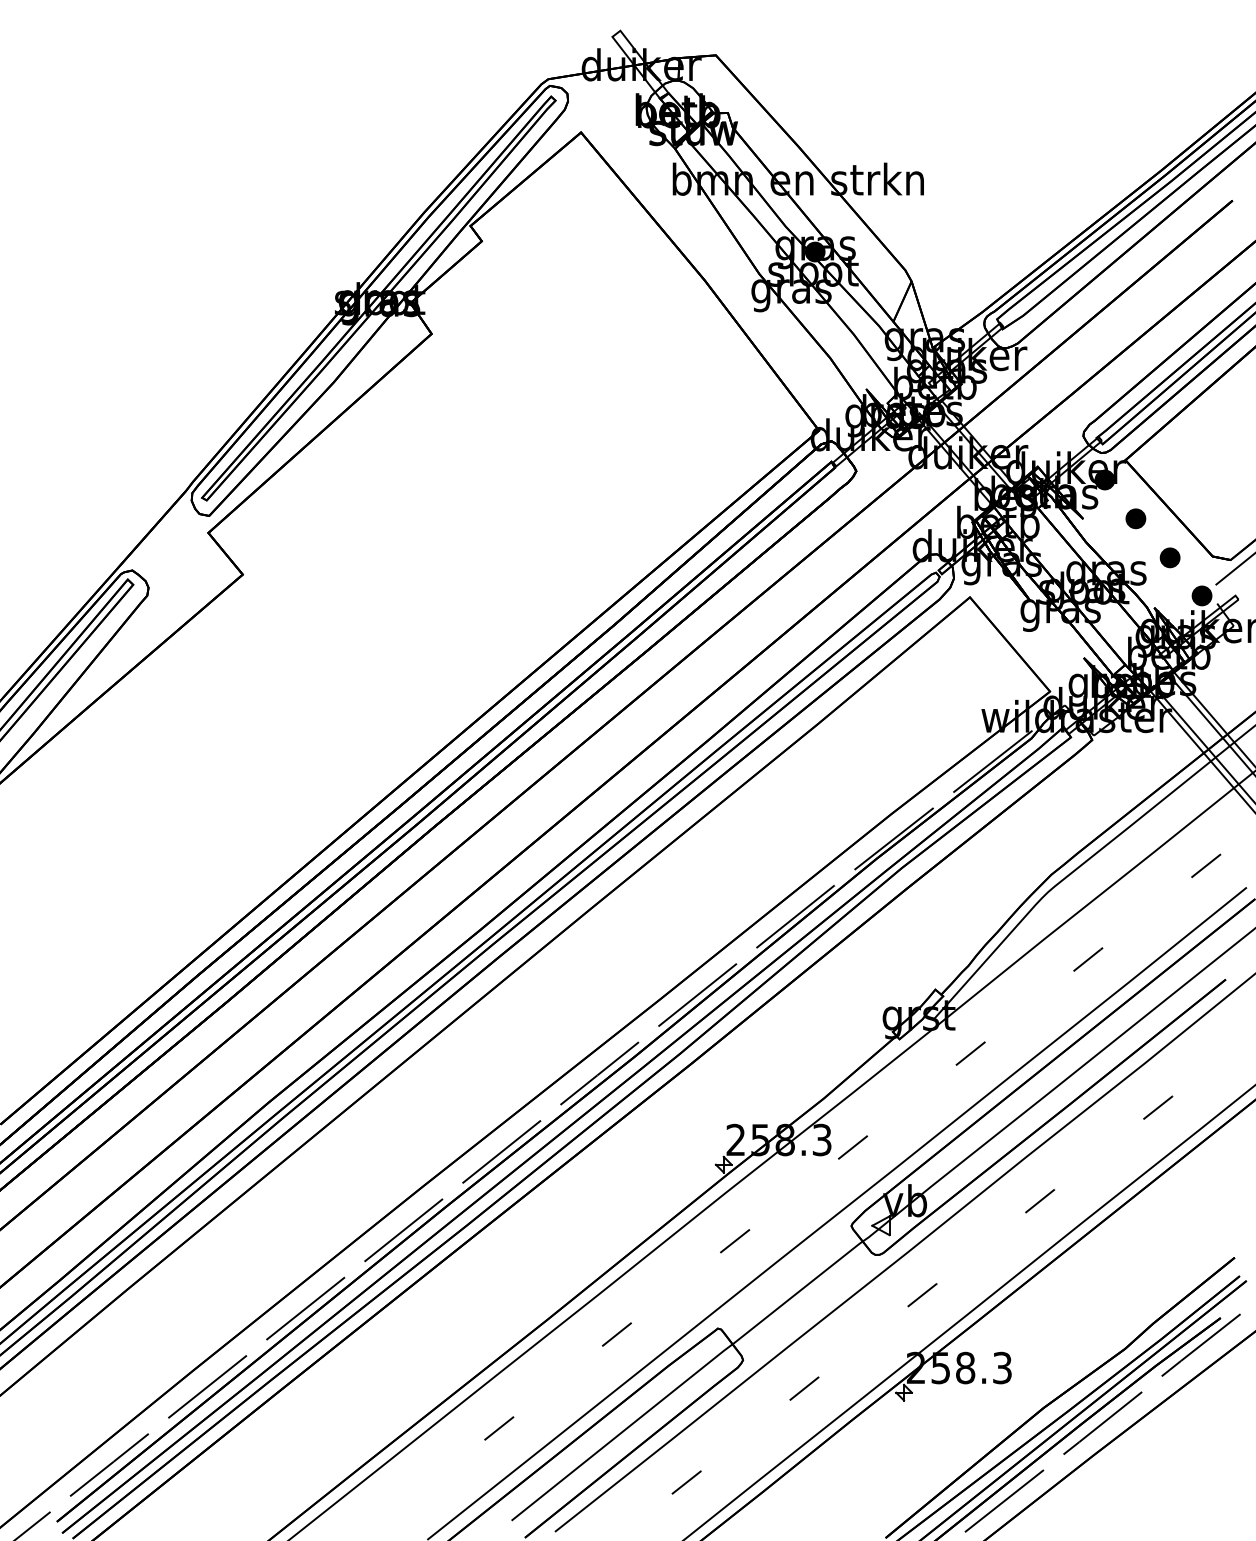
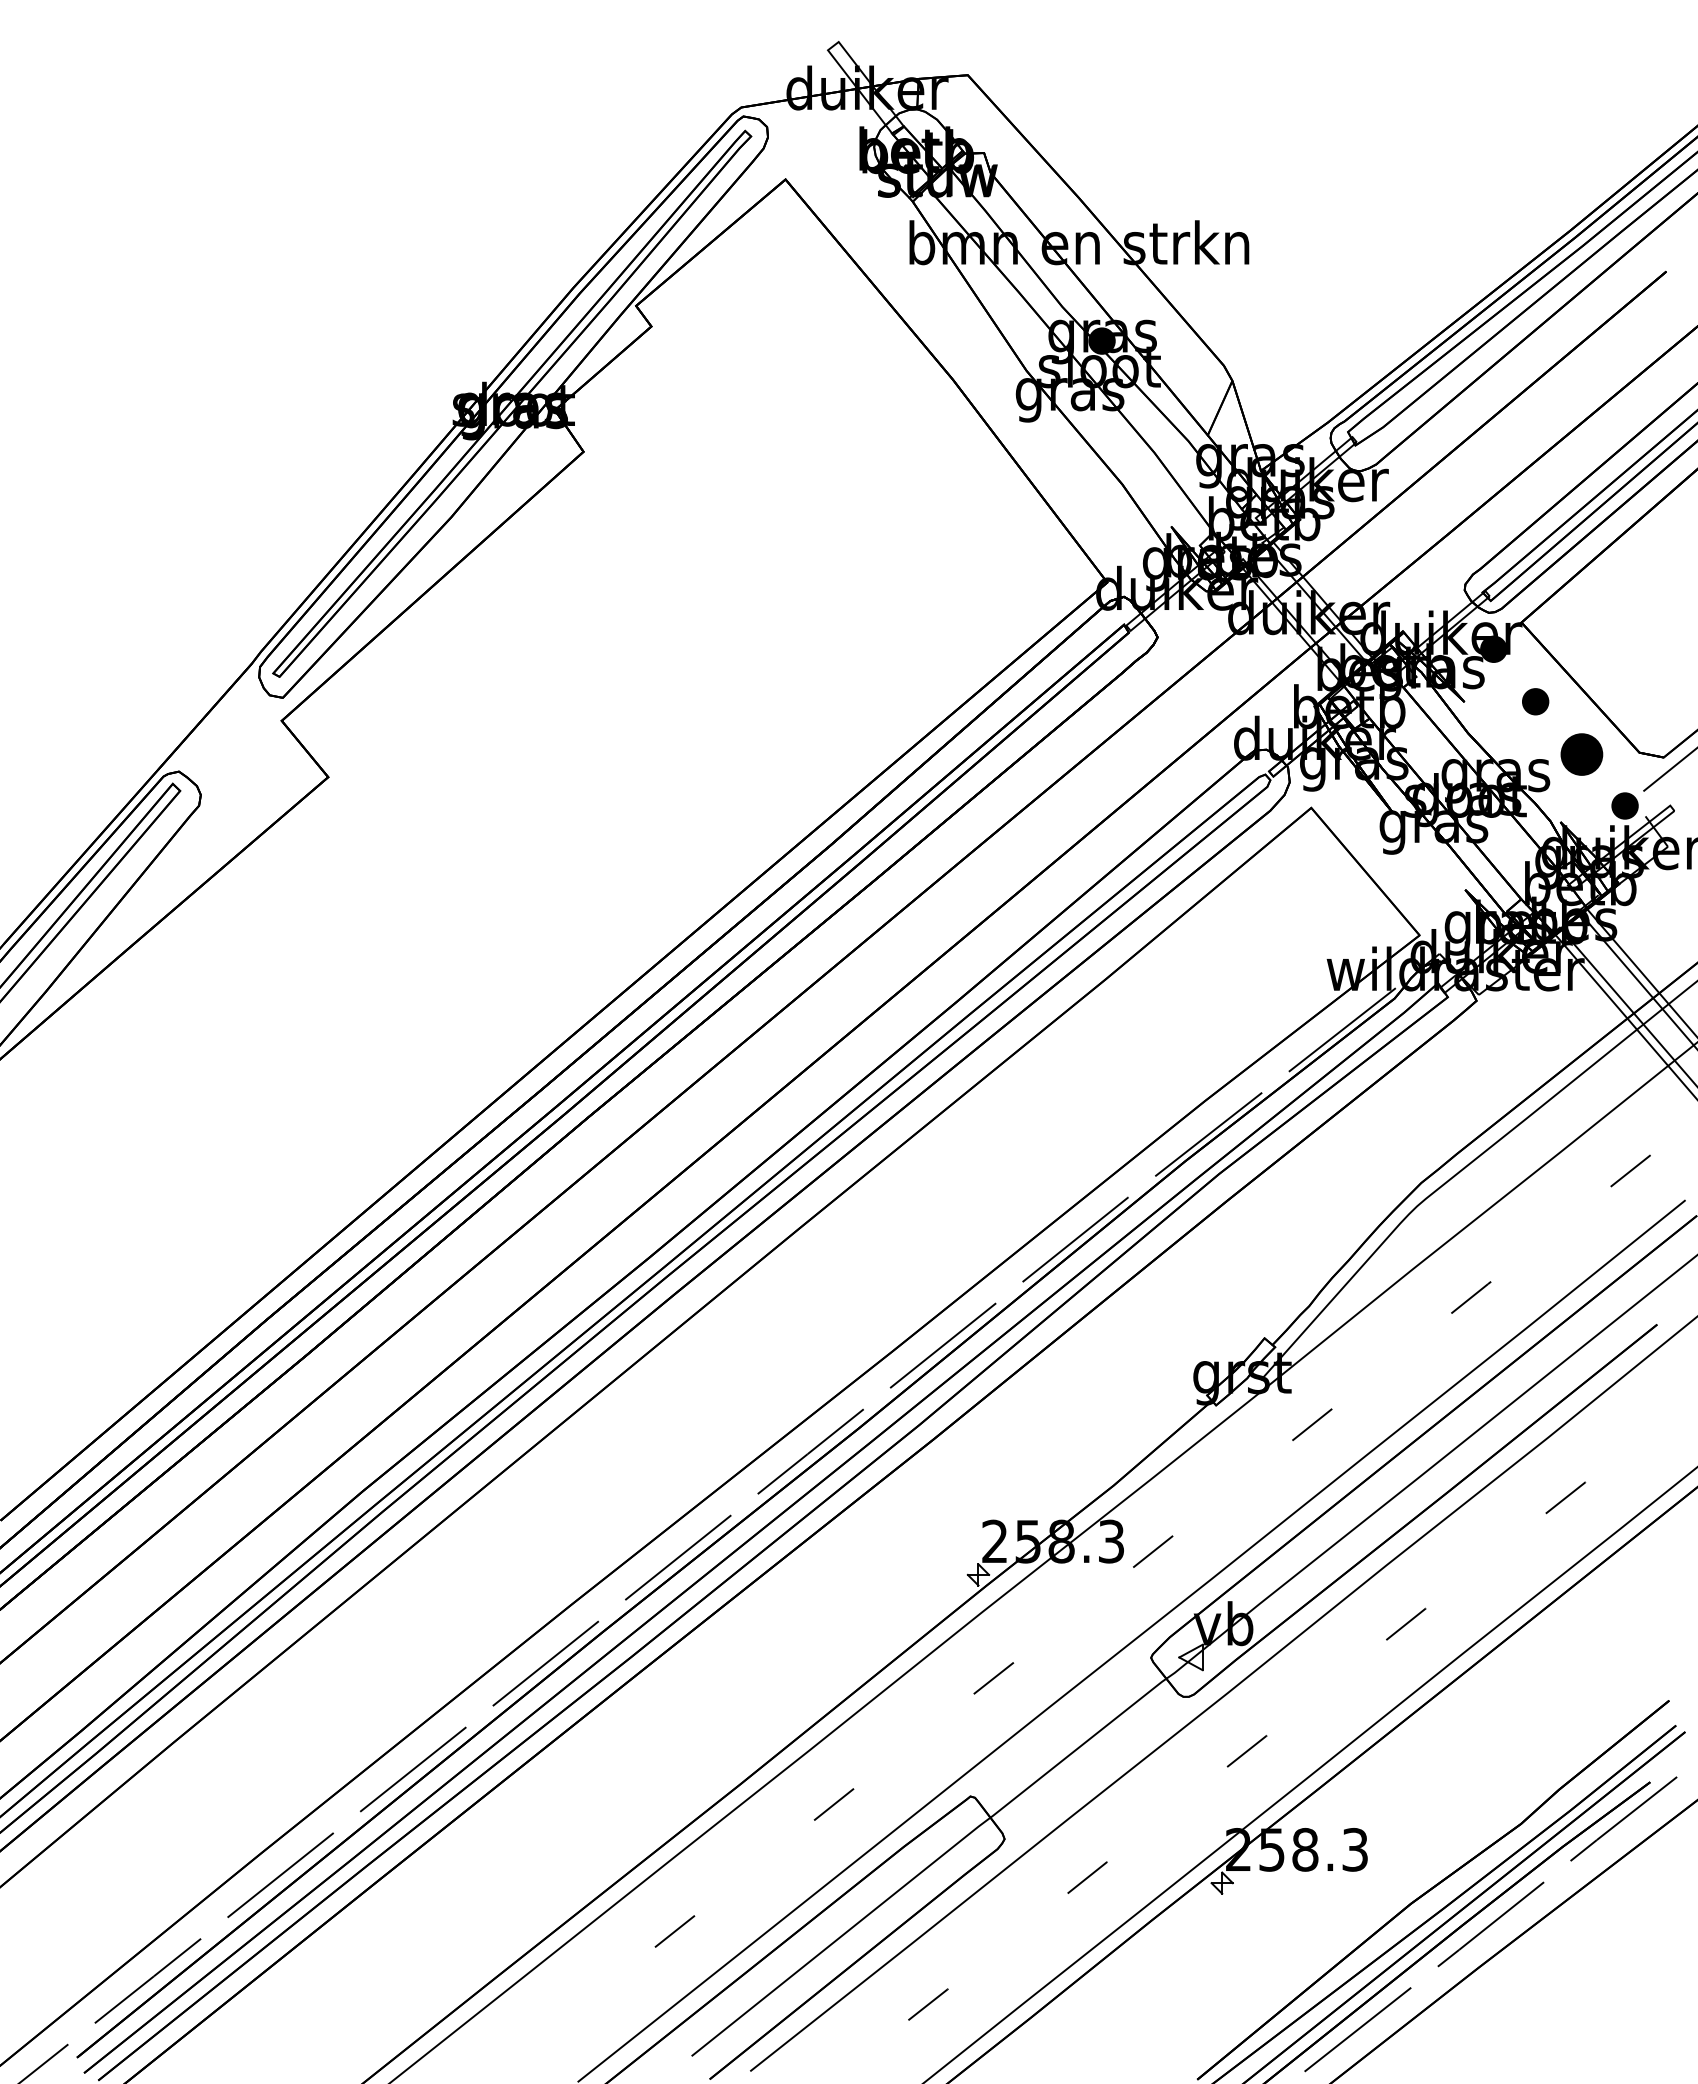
part: (1169, 557) -> (1581, 754), size x1.6

